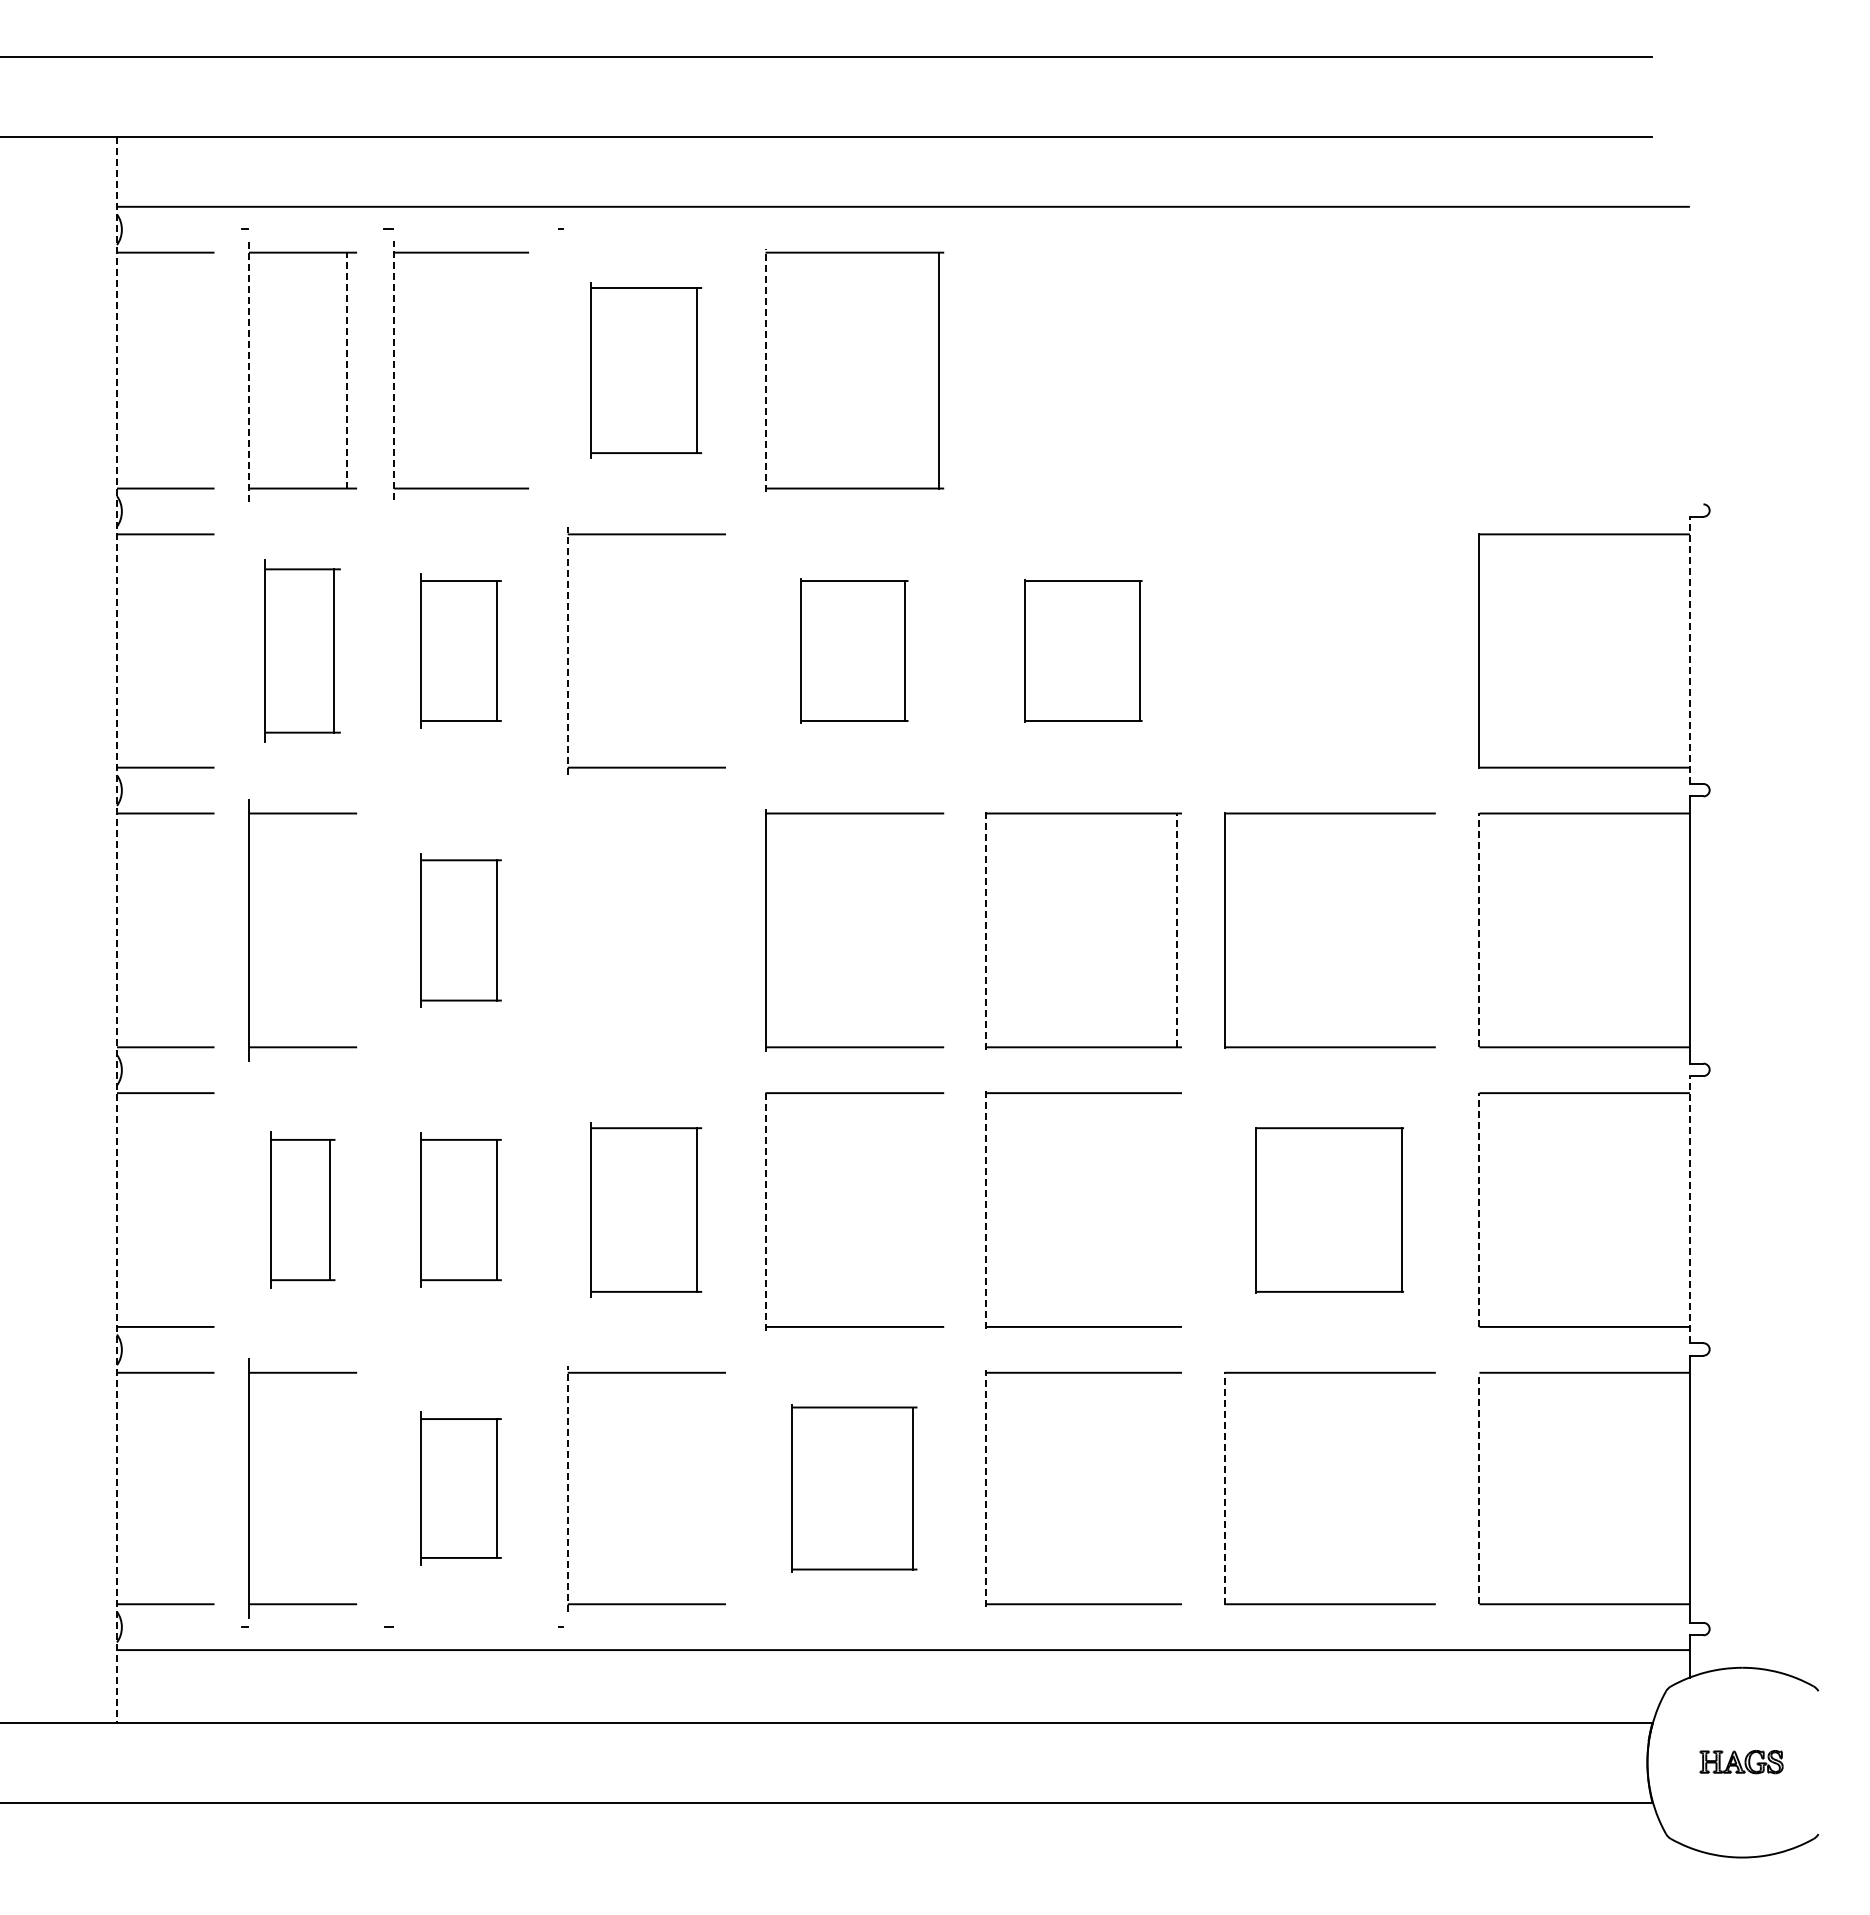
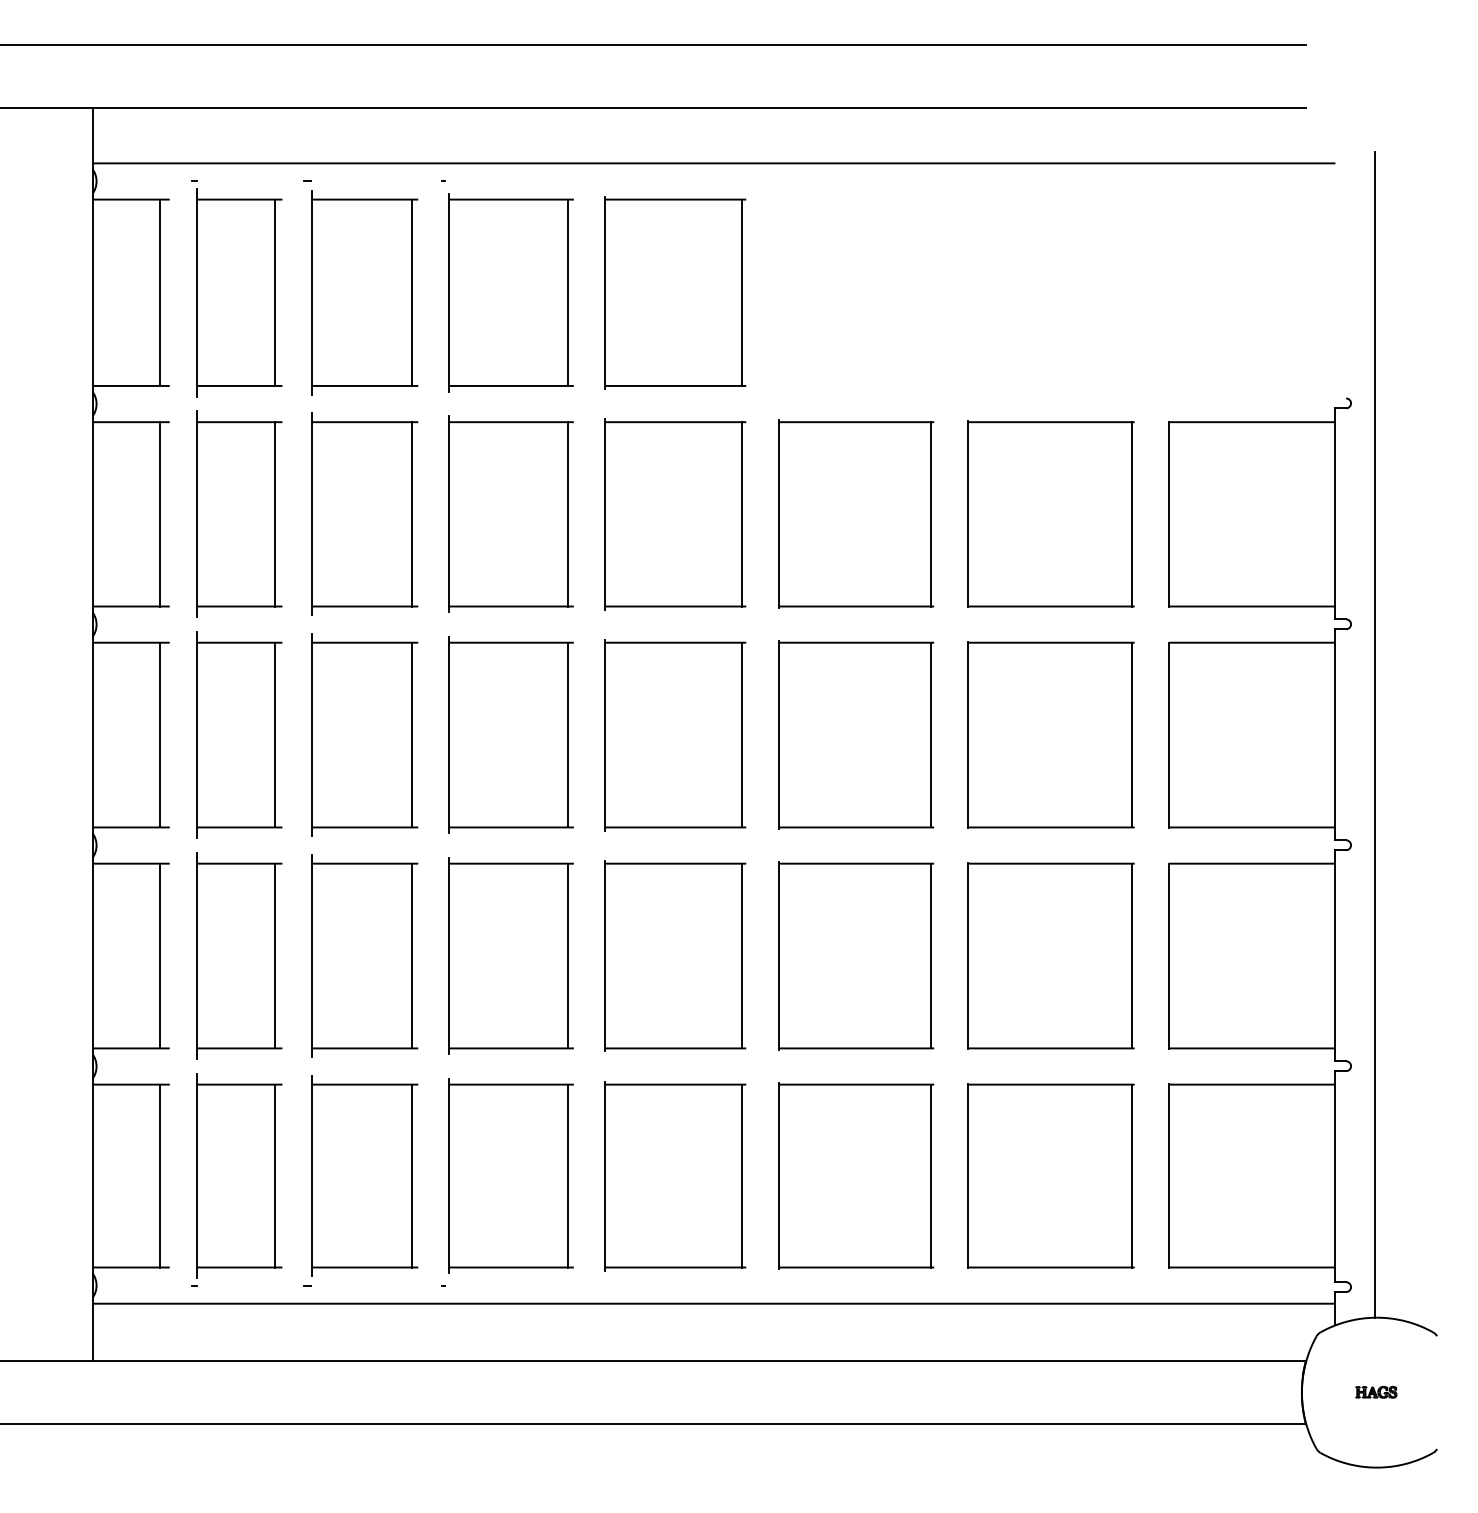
line: (201, 370) -> (159, 292), added
line: (248, 370) -> (196, 292), dashed -> solid
line: (347, 370) -> (274, 292), dashed -> solid
line: (394, 370) -> (311, 292), dashed -> solid
line: (520, 370) -> (411, 292), added
part: (646, 370) -> (511, 292), size x1.43
line: (765, 370) -> (605, 292), dashed -> solid
line: (201, 650) -> (159, 513), added
part: (302, 650) -> (239, 513), size x1.43
part: (460, 650) -> (364, 513), size x1.67
line: (718, 650) -> (567, 513), added
part: (854, 650) -> (675, 513), size x1.67
part: (1083, 650) -> (856, 513), size x1.67
part: (1329, 650) -> (1050, 513), added
line: (1689, 650) -> (1335, 513), dashed -> solid
line: (567, 651) -> (448, 514), dashed -> solid
line: (985, 929) -> (778, 734), dashed -> solid
line: (1479, 929) -> (1169, 734), dashed -> solid
line: (1739, 929) -> (1374, 734), added
line: (116, 930) -> (92, 735), dashed -> solid
line: (201, 930) -> (159, 735), added
line: (347, 930) -> (274, 735), added
part: (460, 930) -> (364, 735), size x1.67
part: (646, 930) -> (511, 735), added
line: (938, 930) -> (741, 735), added
line: (1177, 930) -> (930, 735), dashed -> solid
line: (1432, 930) -> (1132, 735), added
line: (201, 1209) -> (159, 955), added
part: (302, 1209) -> (239, 955), size x1.67
part: (460, 1209) -> (364, 955), size x1.67
part: (646, 1209) -> (511, 955), size x1.43
line: (938, 1209) -> (741, 955), added
line: (985, 1209) -> (778, 955), dashed -> solid
line: (1177, 1209) -> (930, 955), added
part: (1329, 1209) -> (1050, 955), size x1.43
line: (1479, 1209) -> (1169, 955), dashed -> solid
line: (1689, 1209) -> (1335, 955), dashed -> solid
line: (765, 1210) -> (605, 956), dashed -> solid
line: (201, 1488) -> (159, 1176), added
line: (347, 1488) -> (274, 1176), added
part: (460, 1488) -> (364, 1176), size x1.67
line: (567, 1488) -> (448, 1176), dashed -> solid
line: (718, 1488) -> (567, 1176), added
part: (854, 1488) -> (675, 1176), size x1.43
line: (985, 1488) -> (778, 1176), dashed -> solid
line: (1177, 1488) -> (930, 1176), added
line: (1224, 1488) -> (967, 1176), dashed -> solid
line: (1432, 1488) -> (1132, 1176), added
line: (1479, 1488) -> (1169, 1176), dashed -> solid
part: (1741, 1762) -> (1376, 1392), size x0.62

